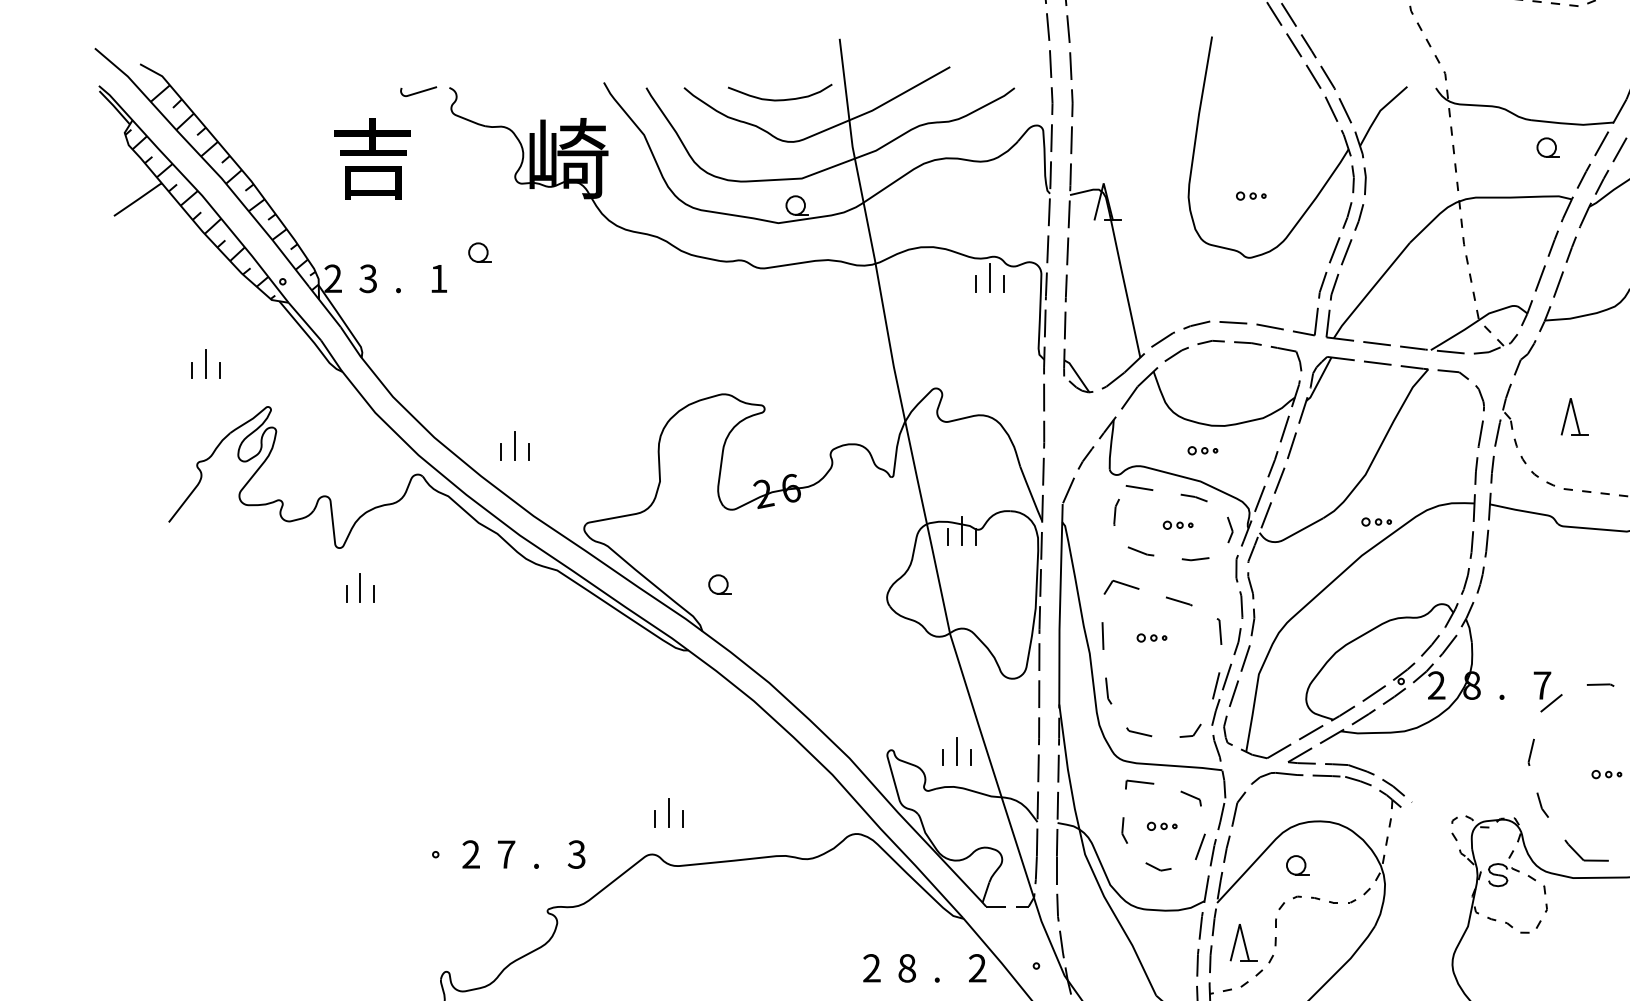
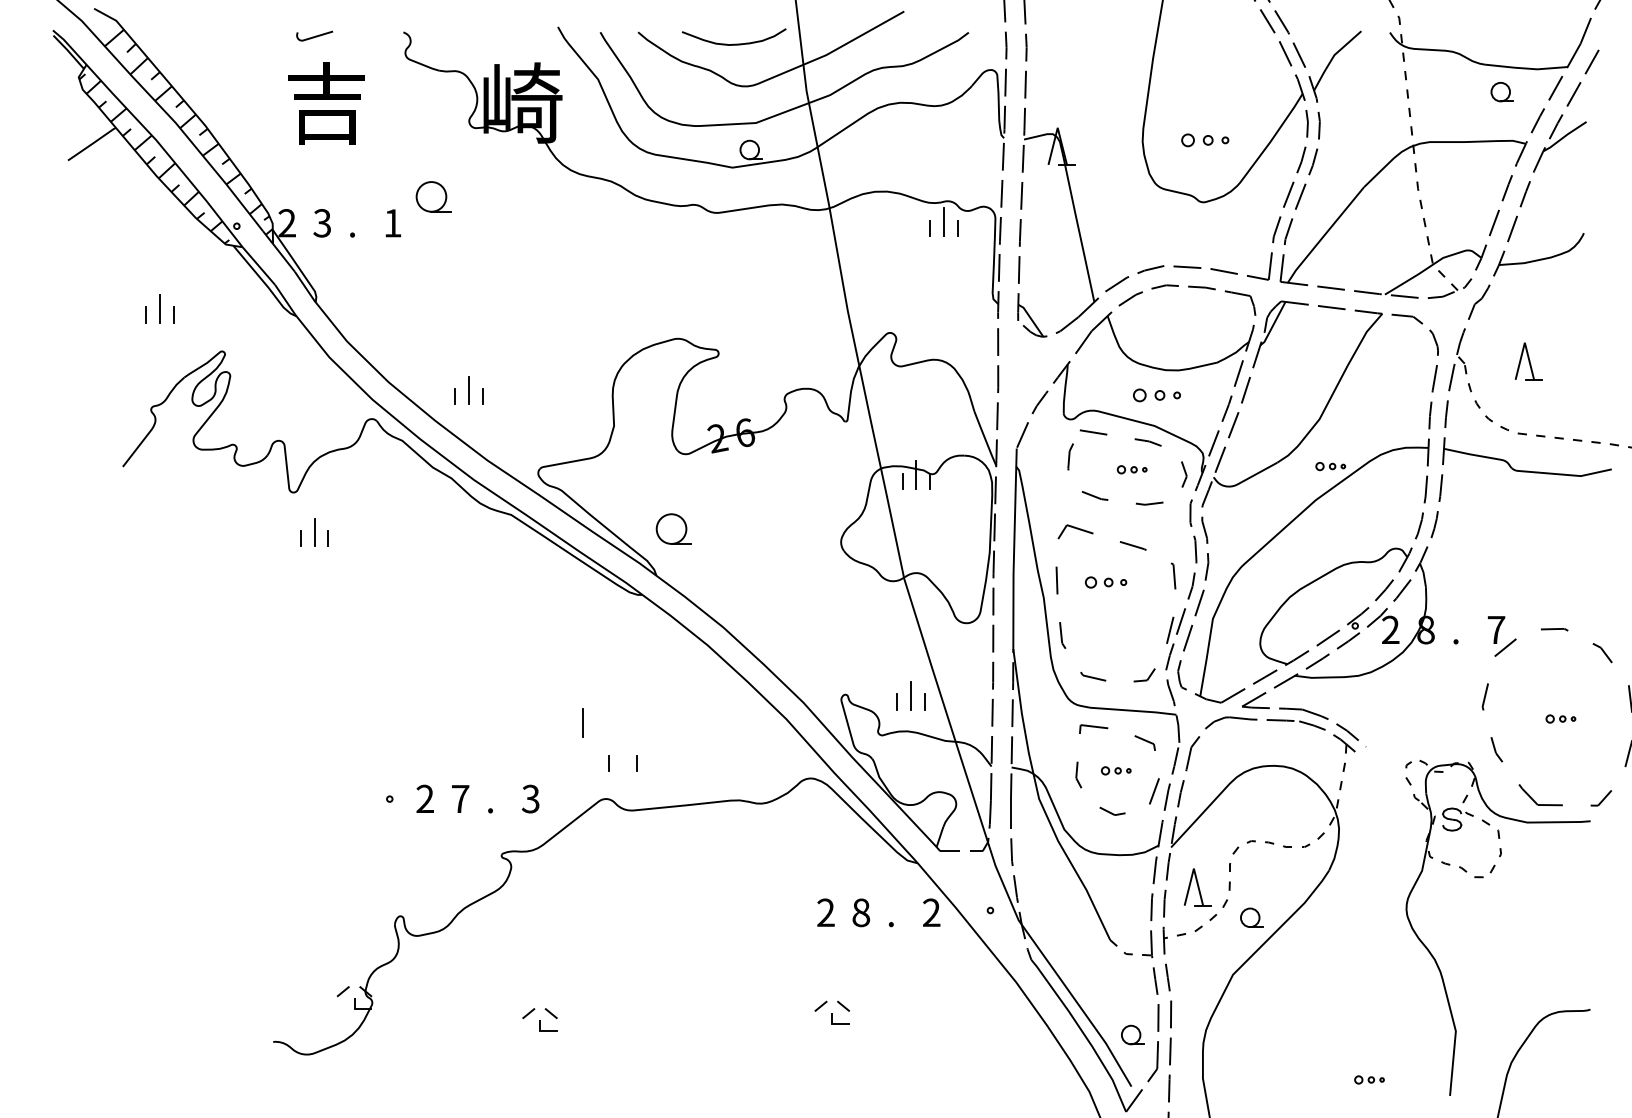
curve: (419, 91) -> (315, 35), moved
part: (1251, 196) -> (1205, 140), size x1.6
part: (479, 253) -> (433, 197), size x1.6
part: (1202, 450) -> (1156, 394), size x1.6
part: (719, 584) -> (673, 528), size x1.6
part: (1151, 638) -> (1105, 582), size x1.4
line: (668, 812) -> (582, 722), moved
part: (1297, 865) -> (1251, 917), moved

